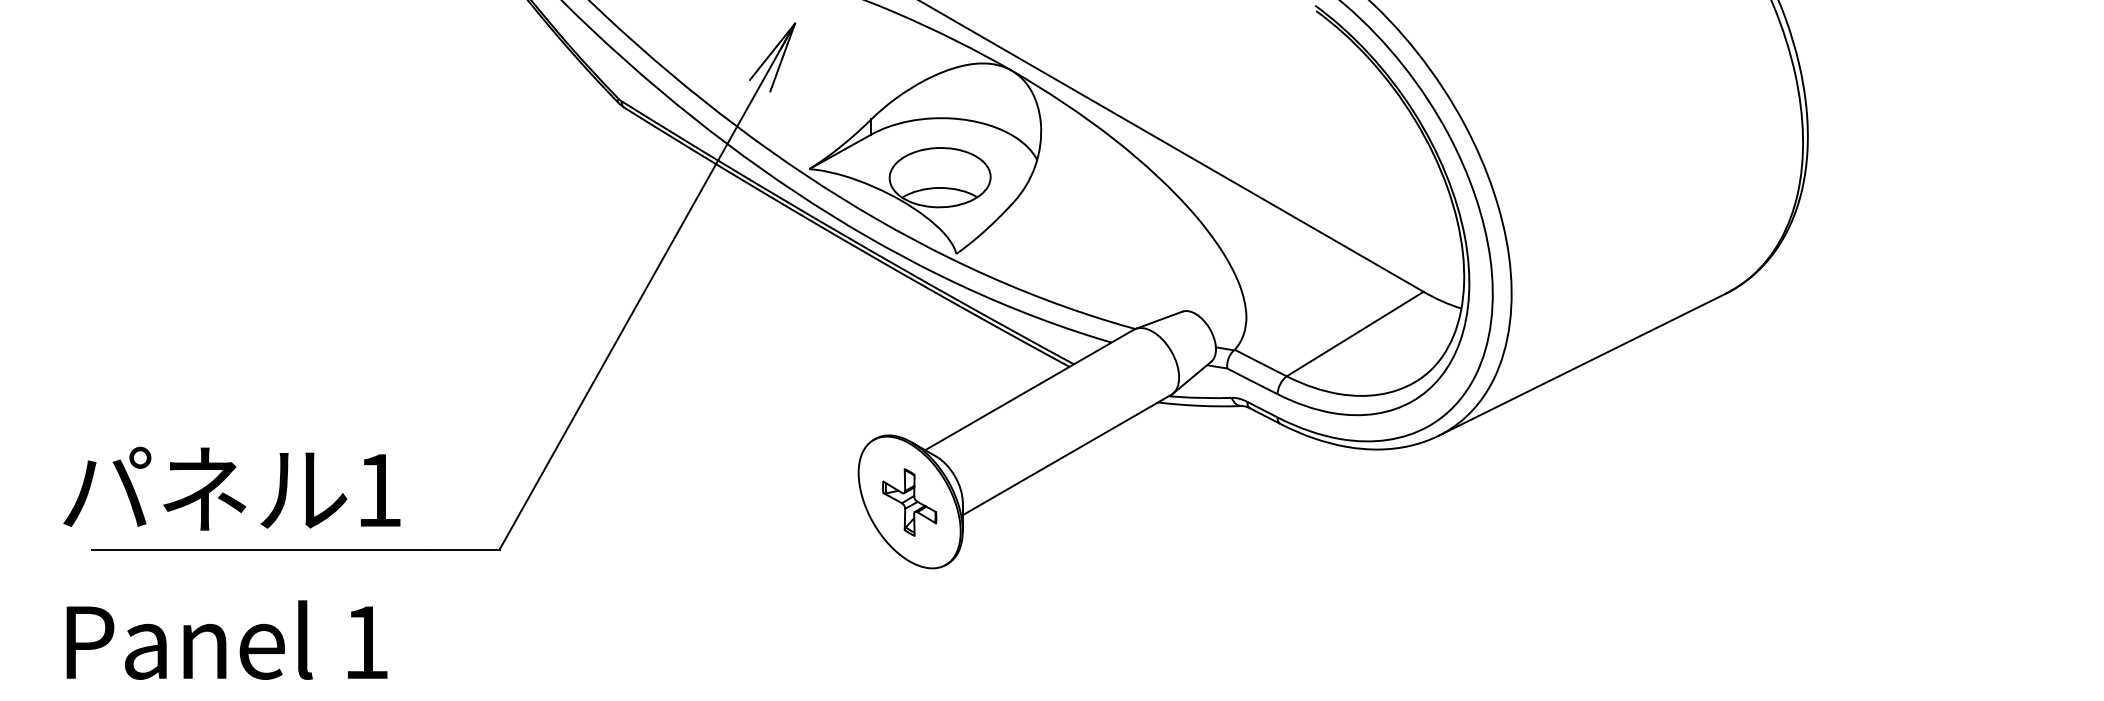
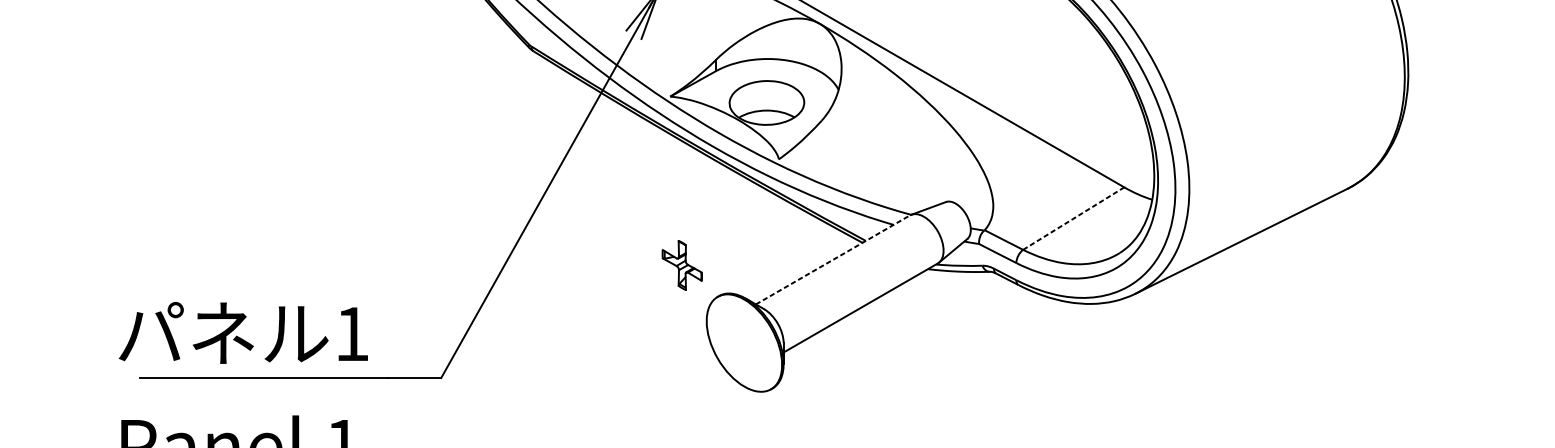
line: (1355, 333) -> (1073, 218), solid -> dashed
line: (1029, 389) -> (832, 259), solid -> dashed
part: (909, 502) -> (682, 265), moved

